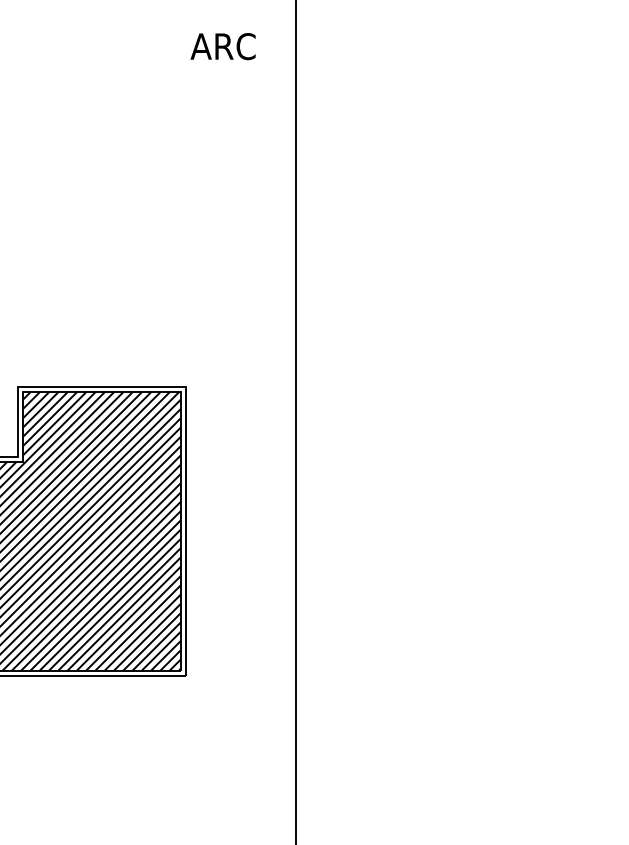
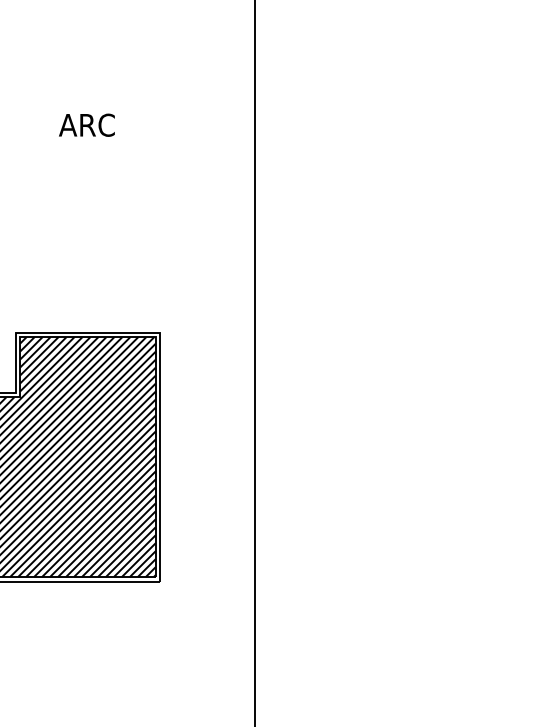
text: (222, 45) -> (86, 124), moved

